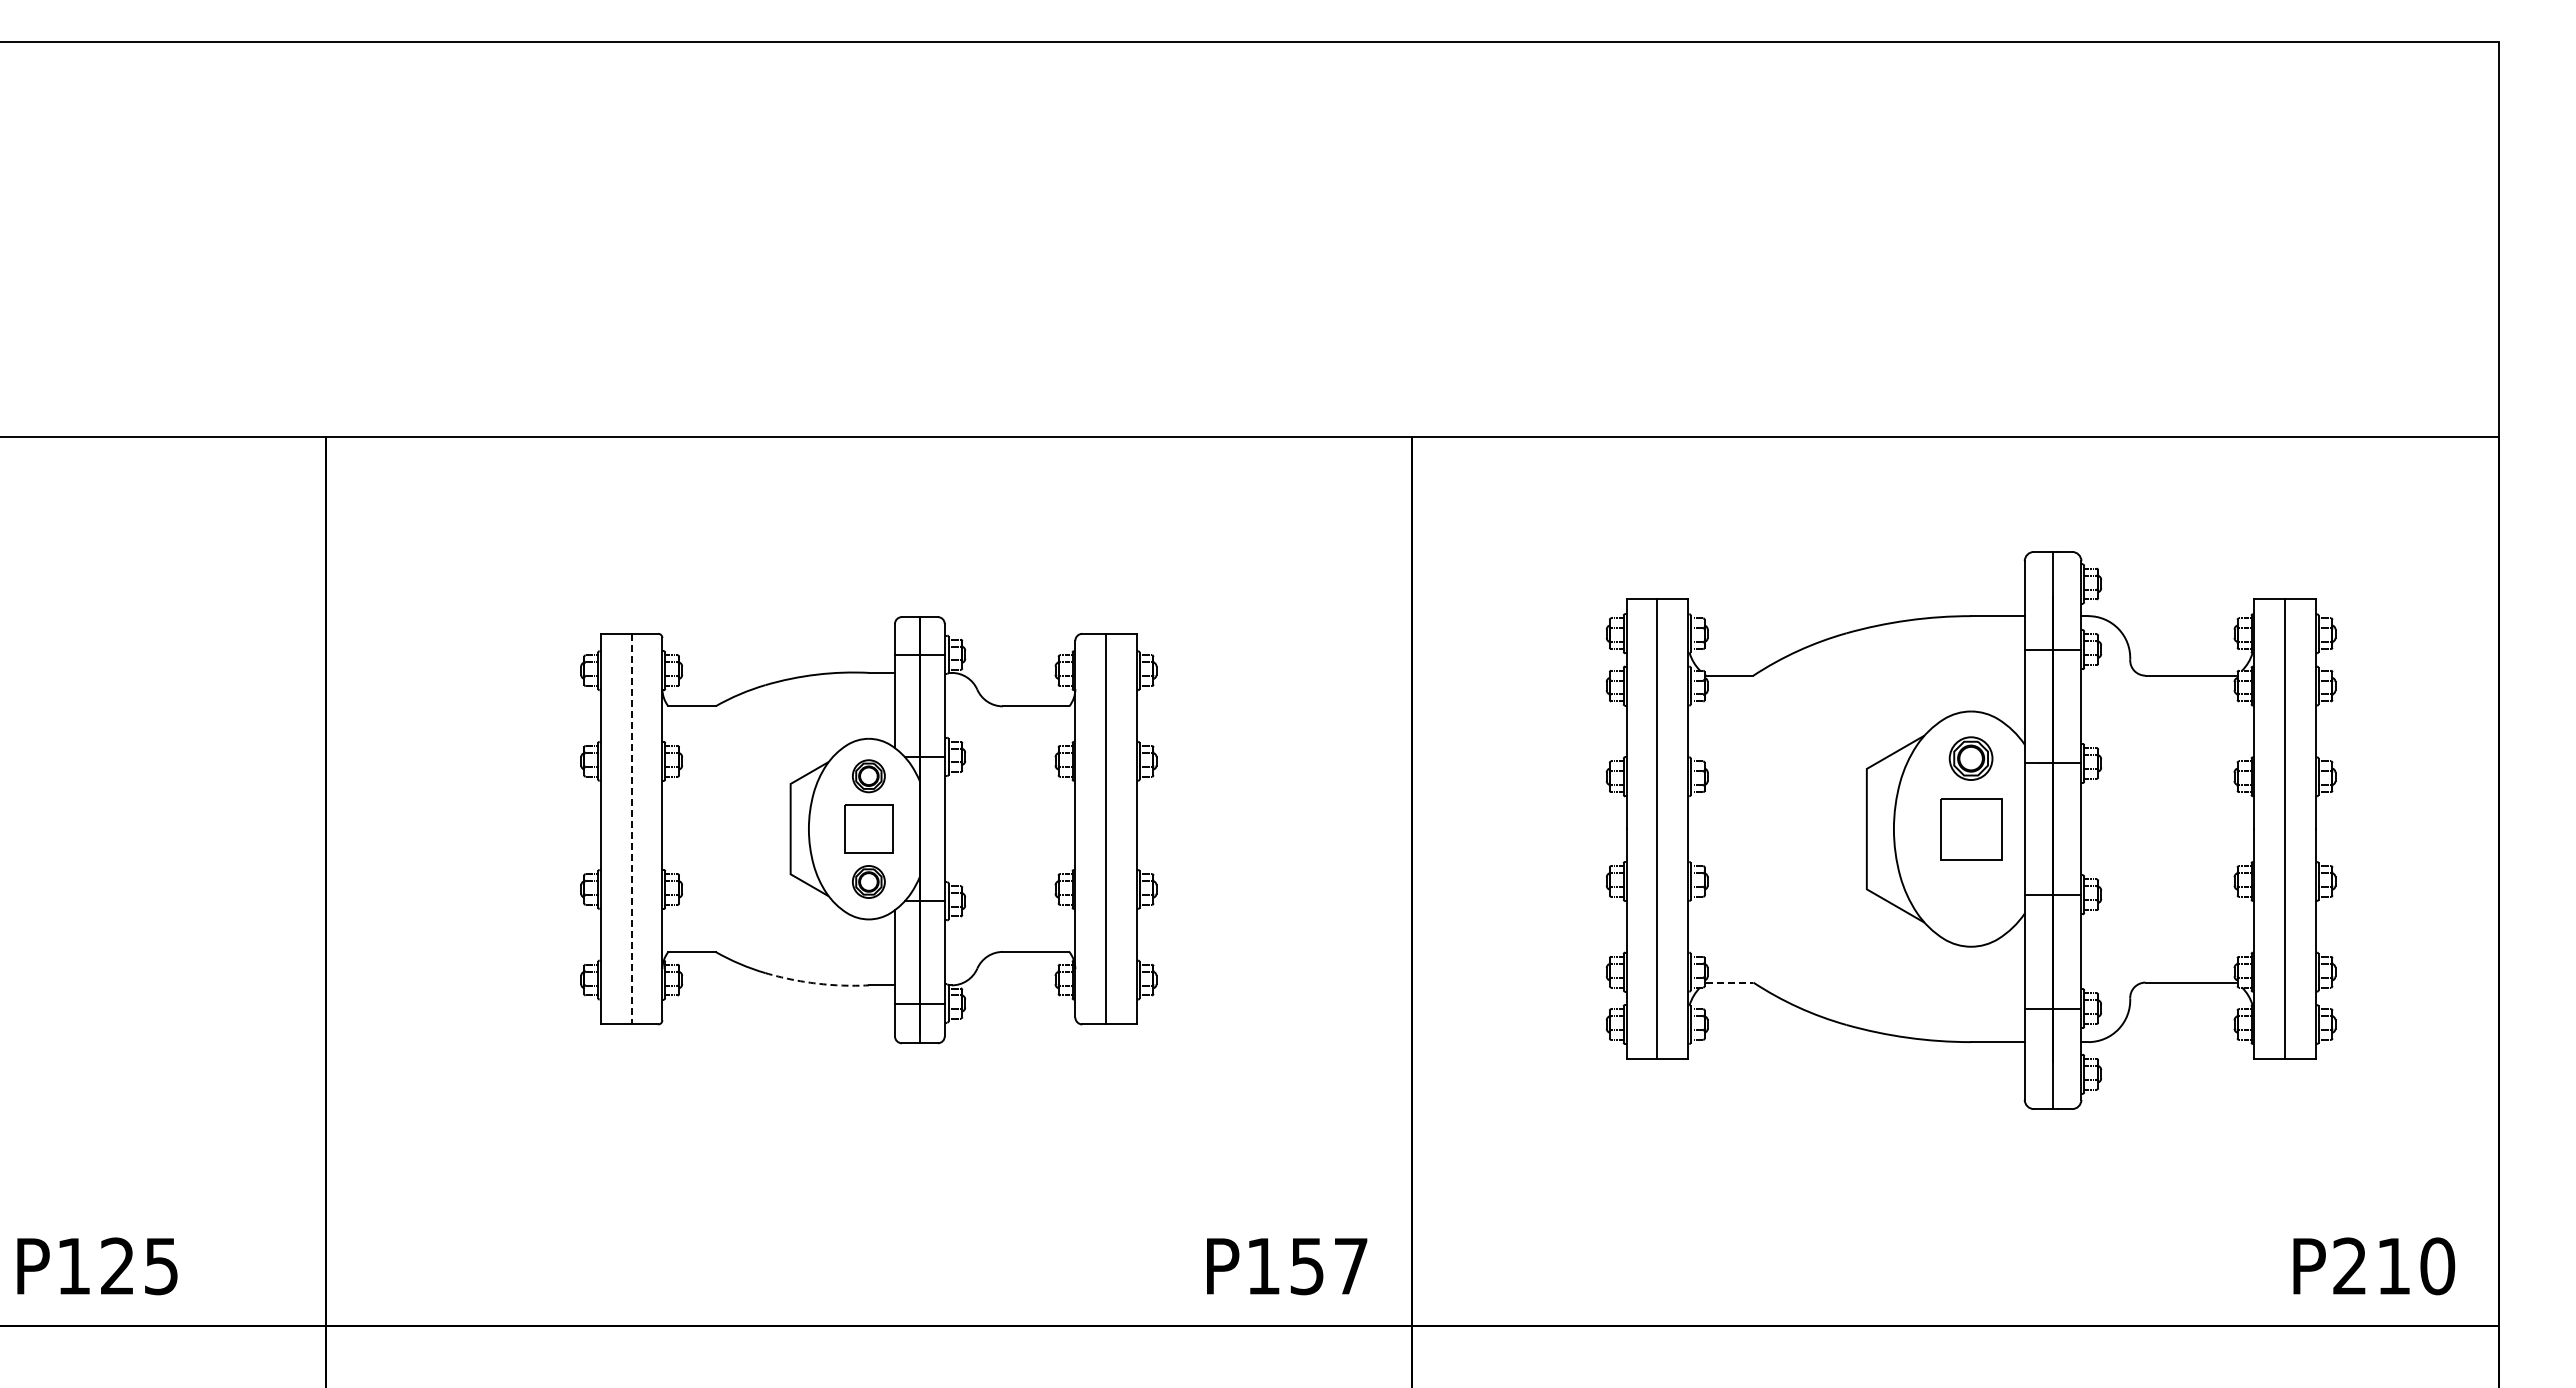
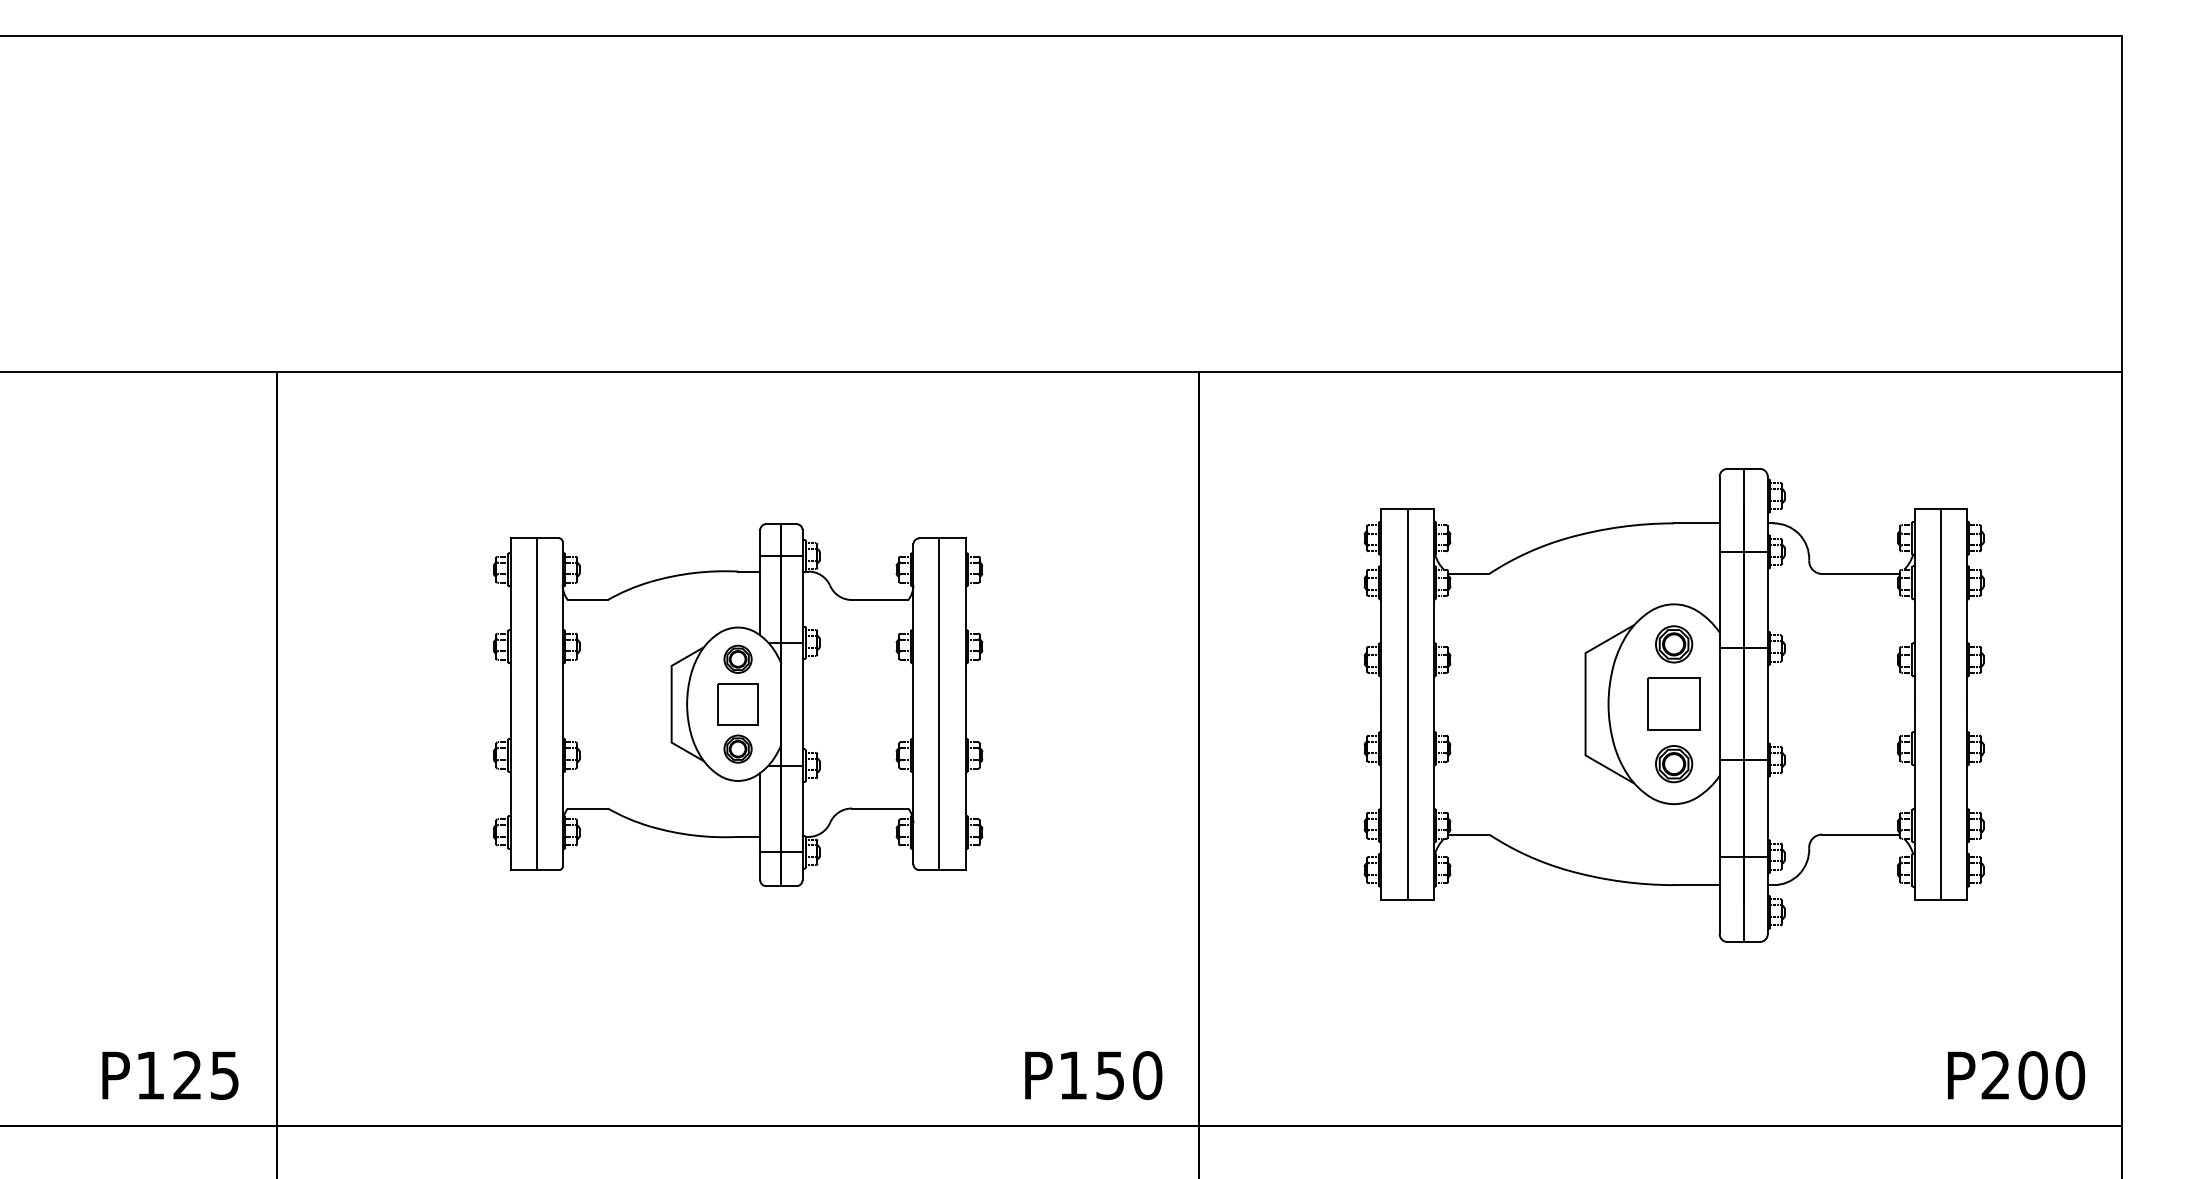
line: (631, 829) -> (536, 704), dashed -> solid
part: (1970, 899) -> (1673, 764), added
line: (1729, 982) -> (1468, 834), dashed -> solid
arc: (816, 983) -> (693, 835), dashed -> solid
text: (97, 1266) -> (170, 1075), moved
text: (1351, 1266) -> (1147, 1075), P157 -> P150
text: (2393, 1266) -> (2032, 1075), P210 -> P200

